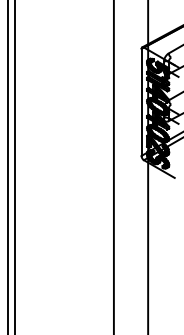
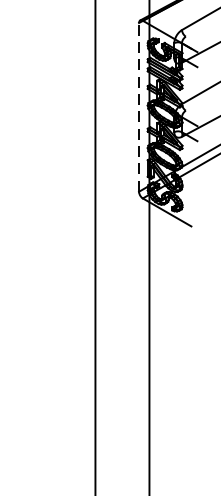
line: (141, 102) -> (138, 107), solid -> dashed

